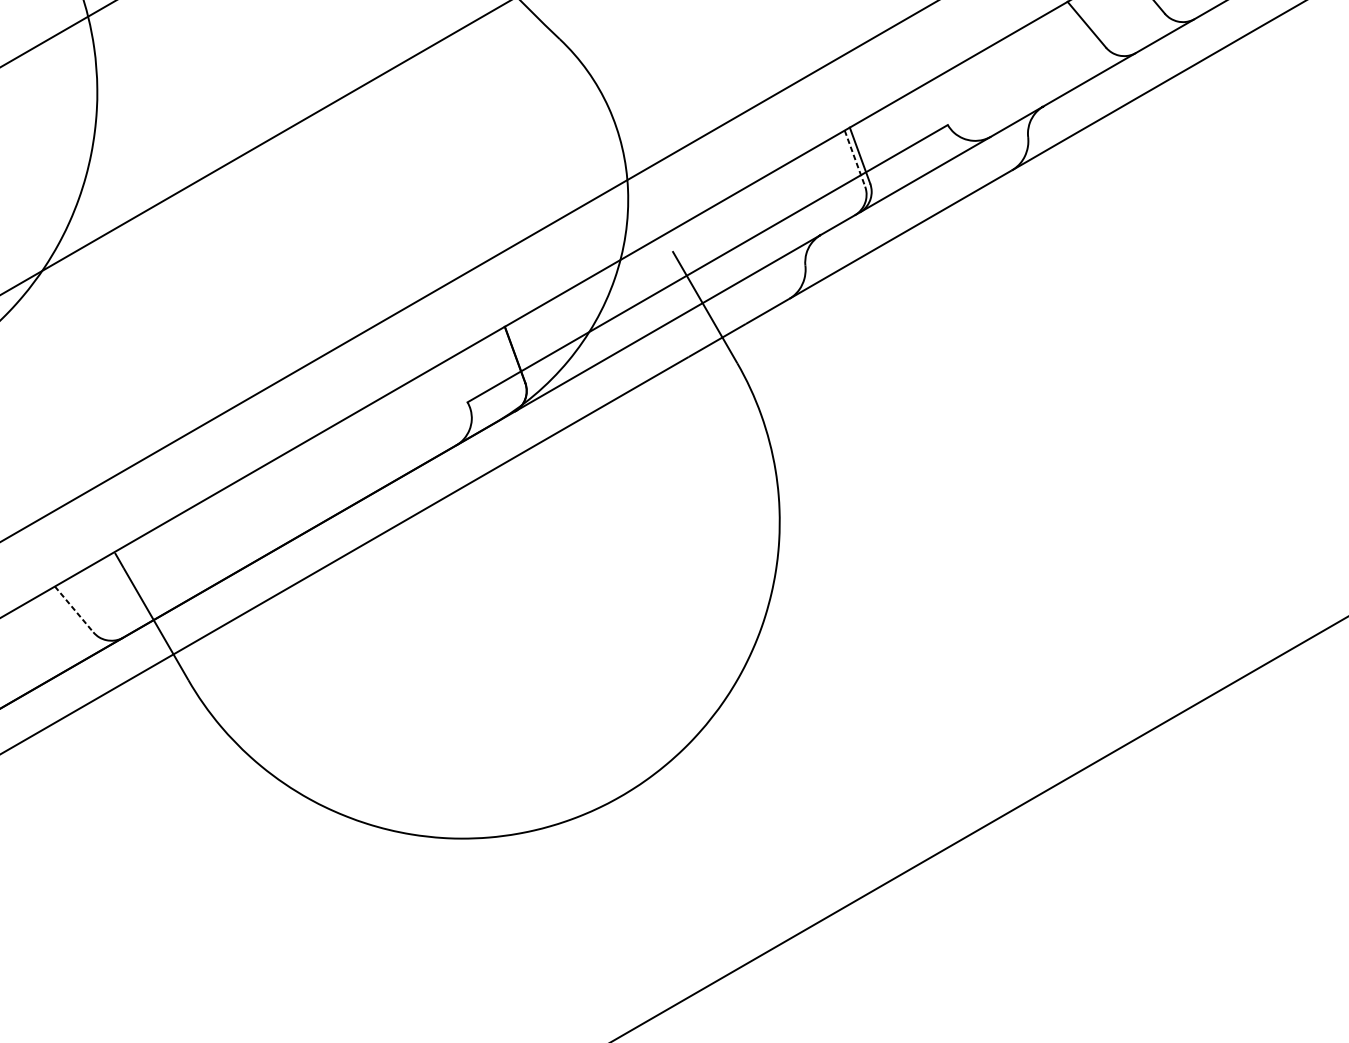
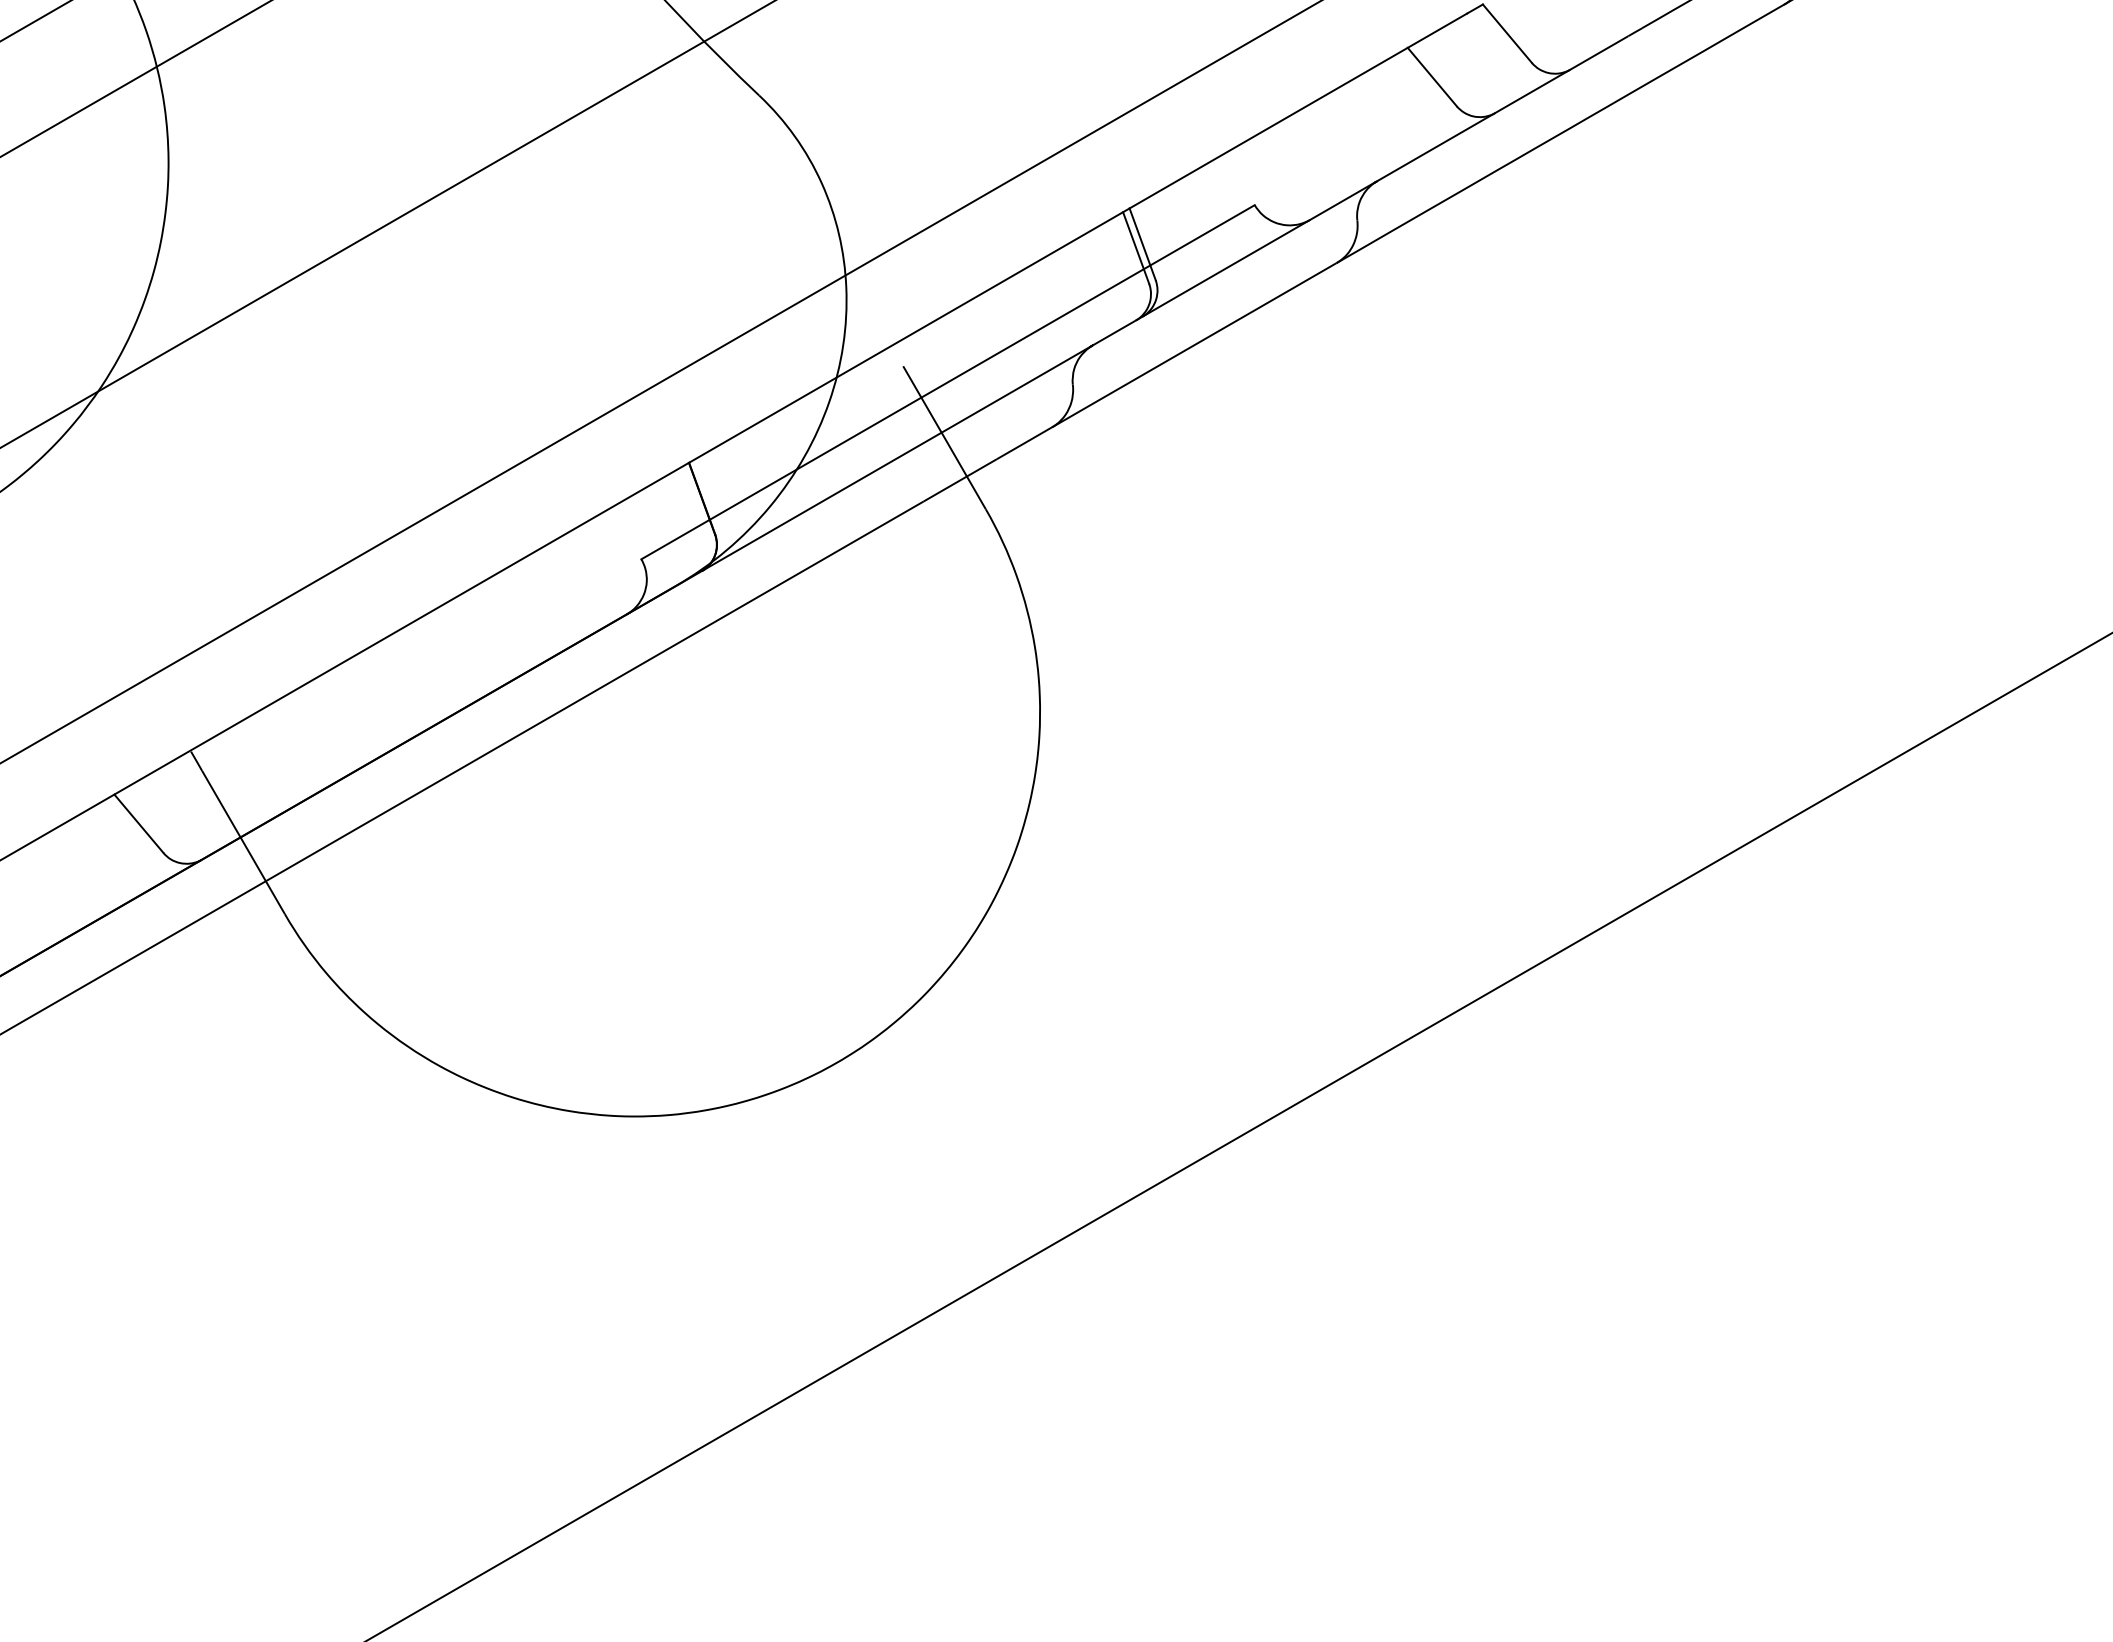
line: (855, 158) -> (1136, 248), dashed -> solid
line: (74, 609) -> (139, 824), dashed -> solid

